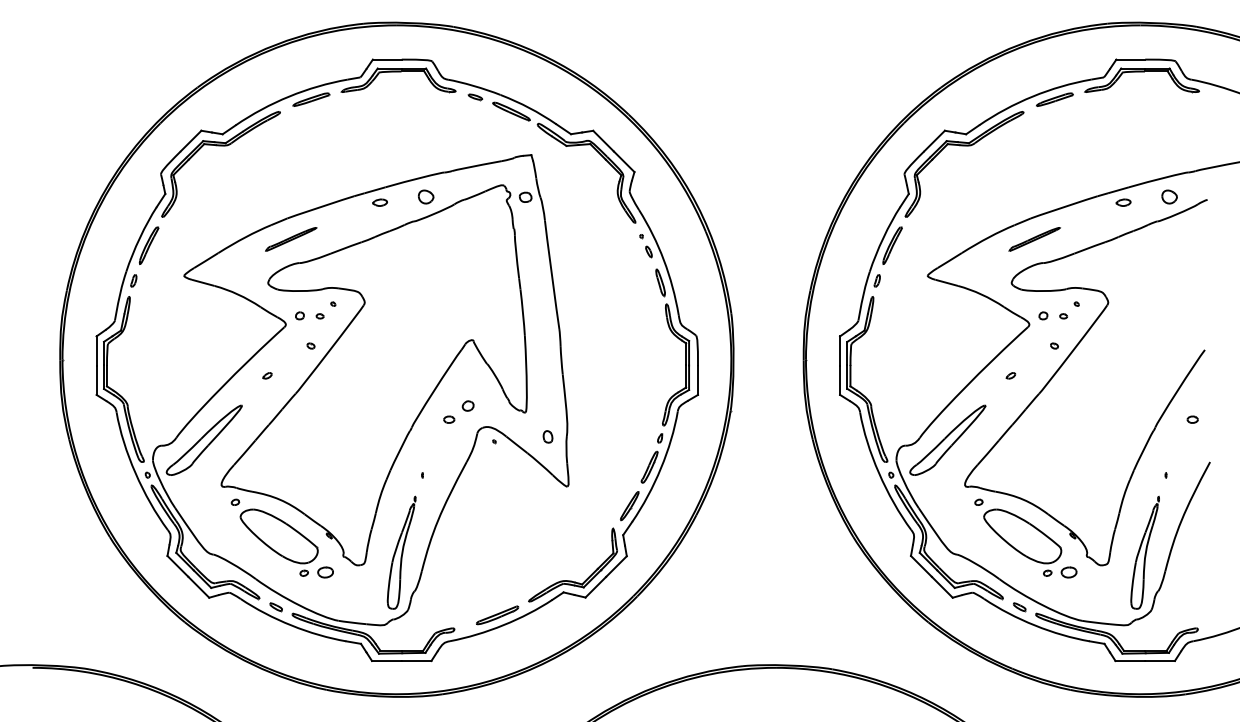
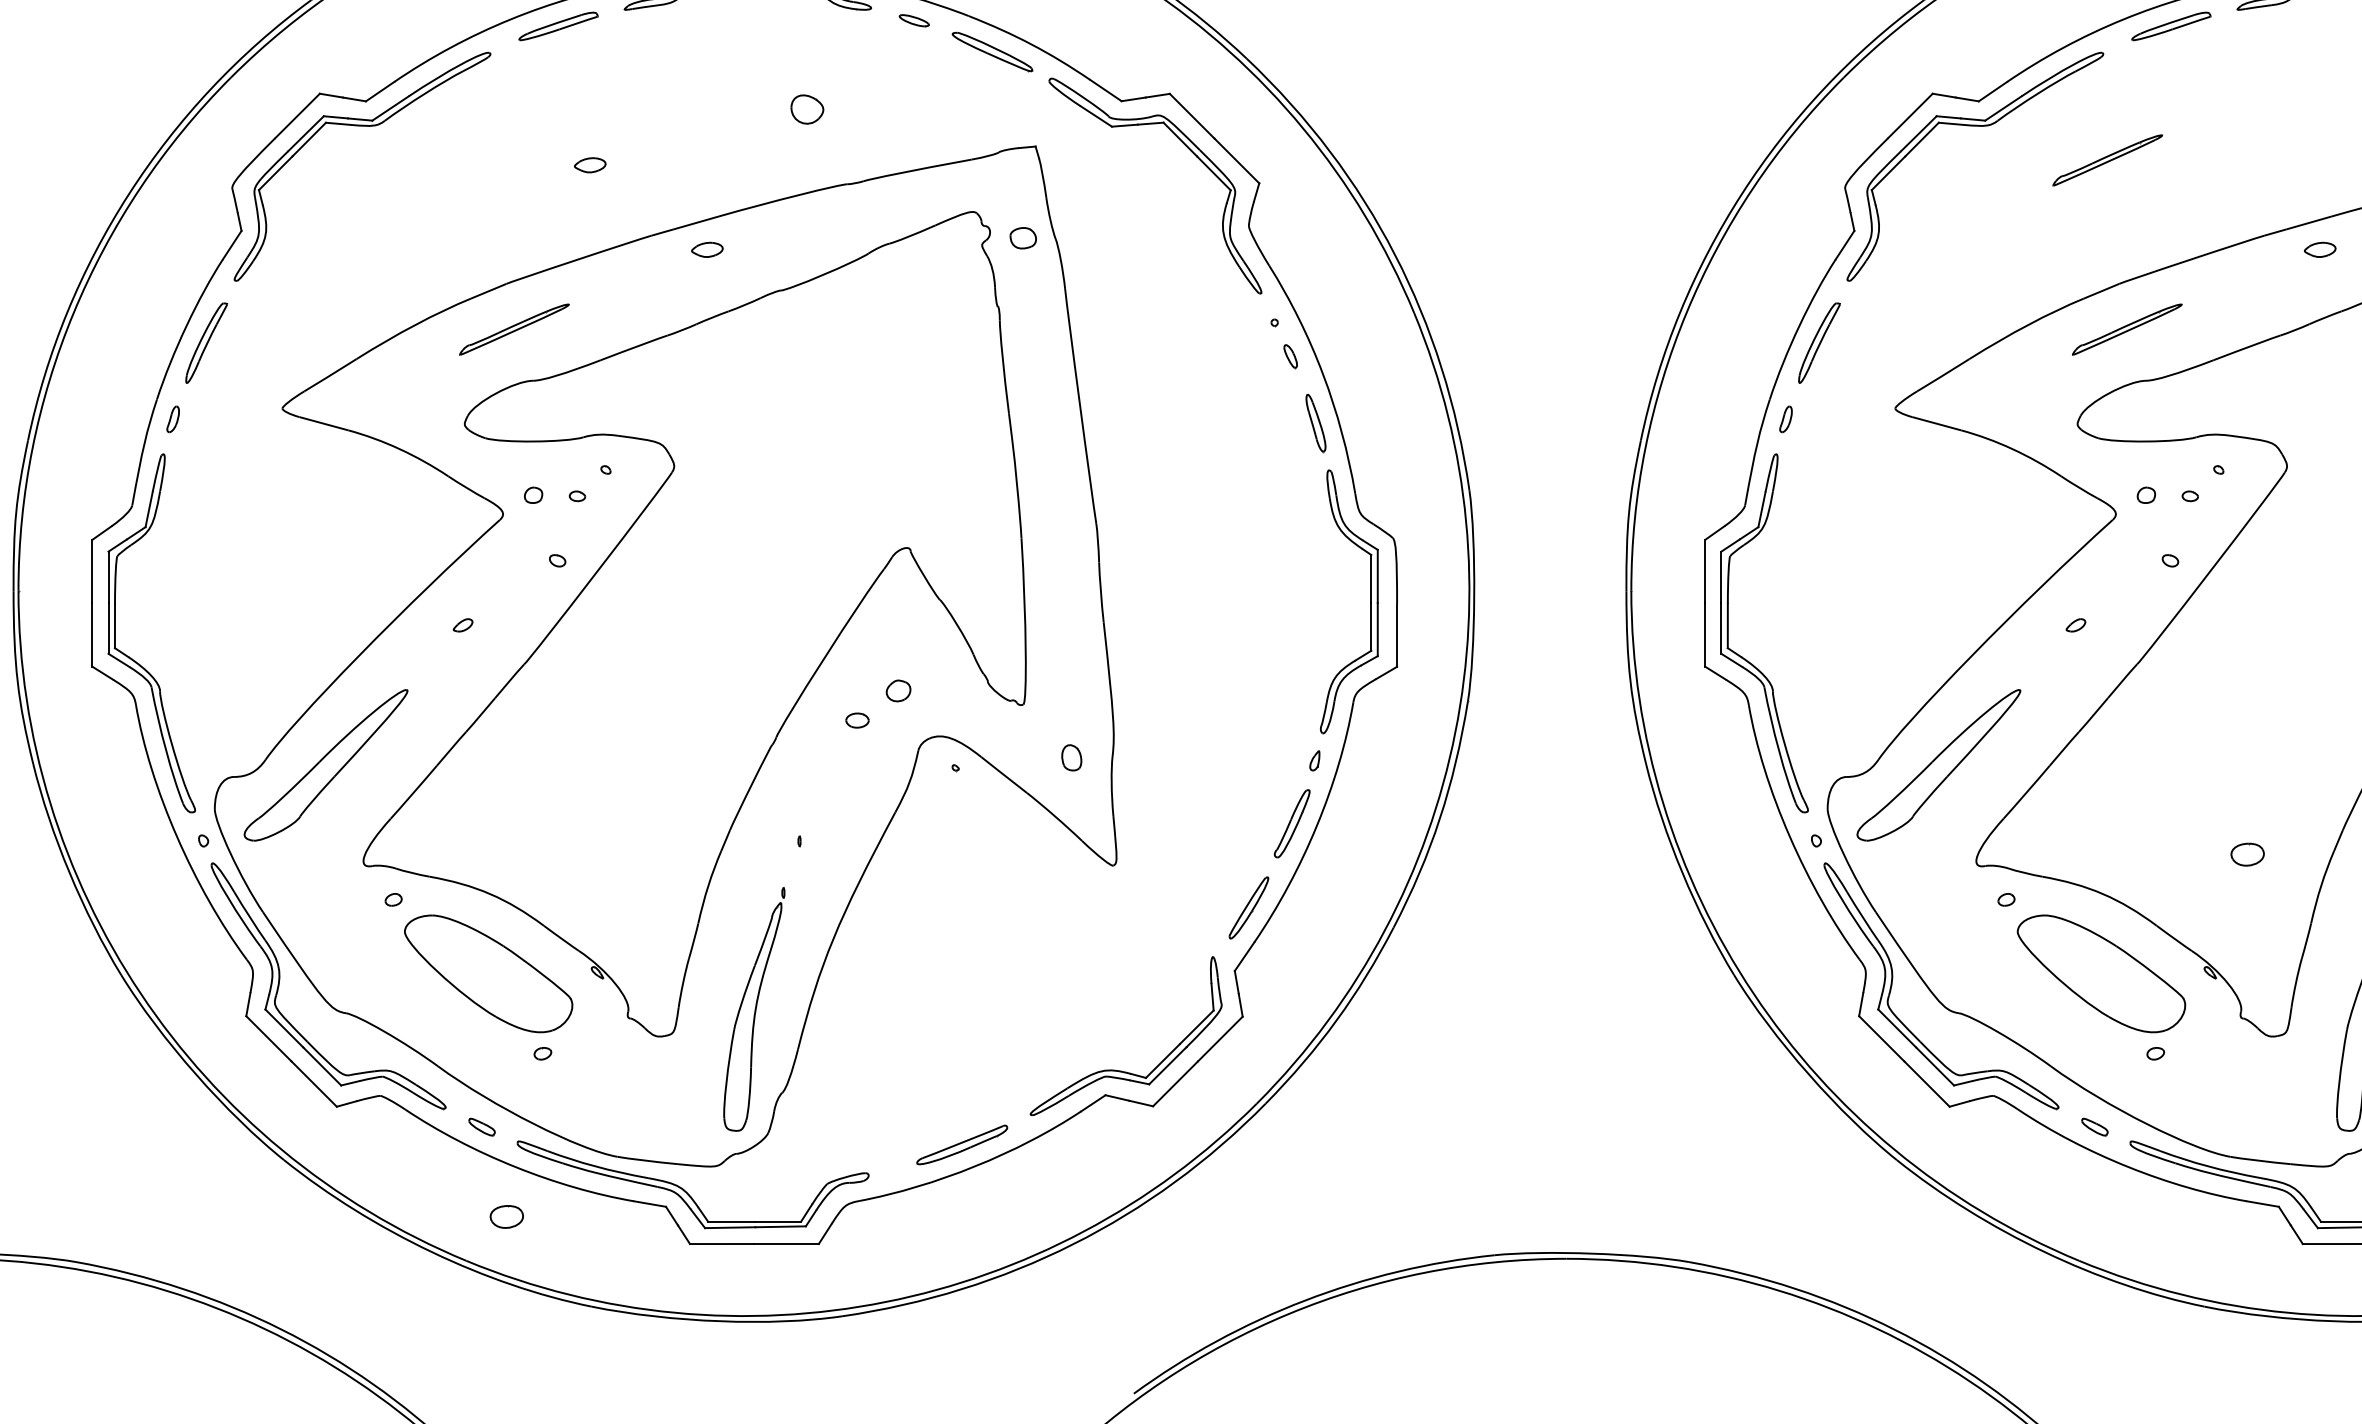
part: (1025, 161) -> (2107, 160), added
part: (325, 163) -> (589, 164), added
part: (426, 196) -> (808, 108), moved
part: (325, 572) -> (506, 1216), moved
part: (1068, 572) -> (2246, 854), moved

